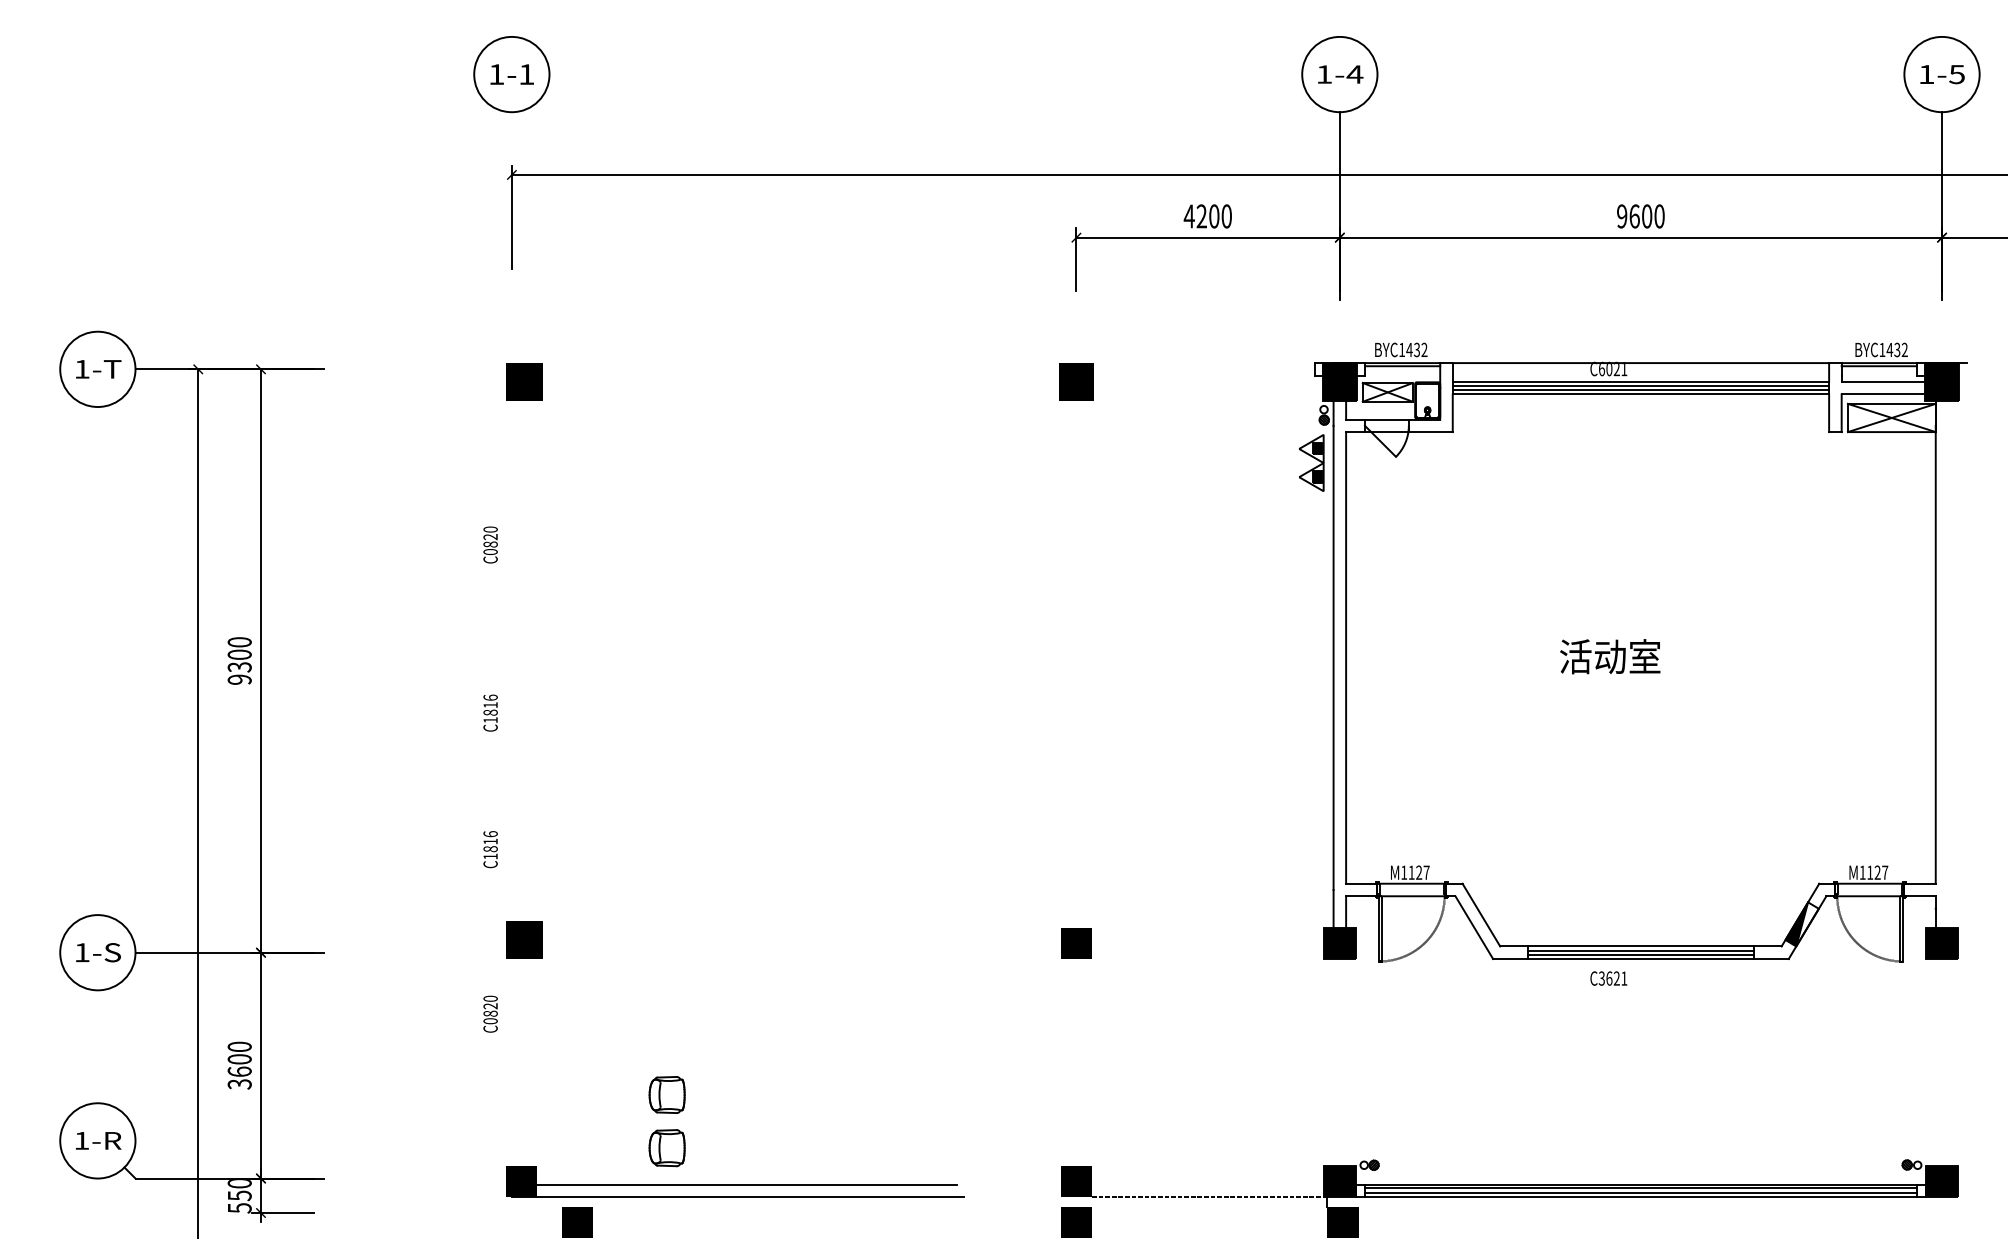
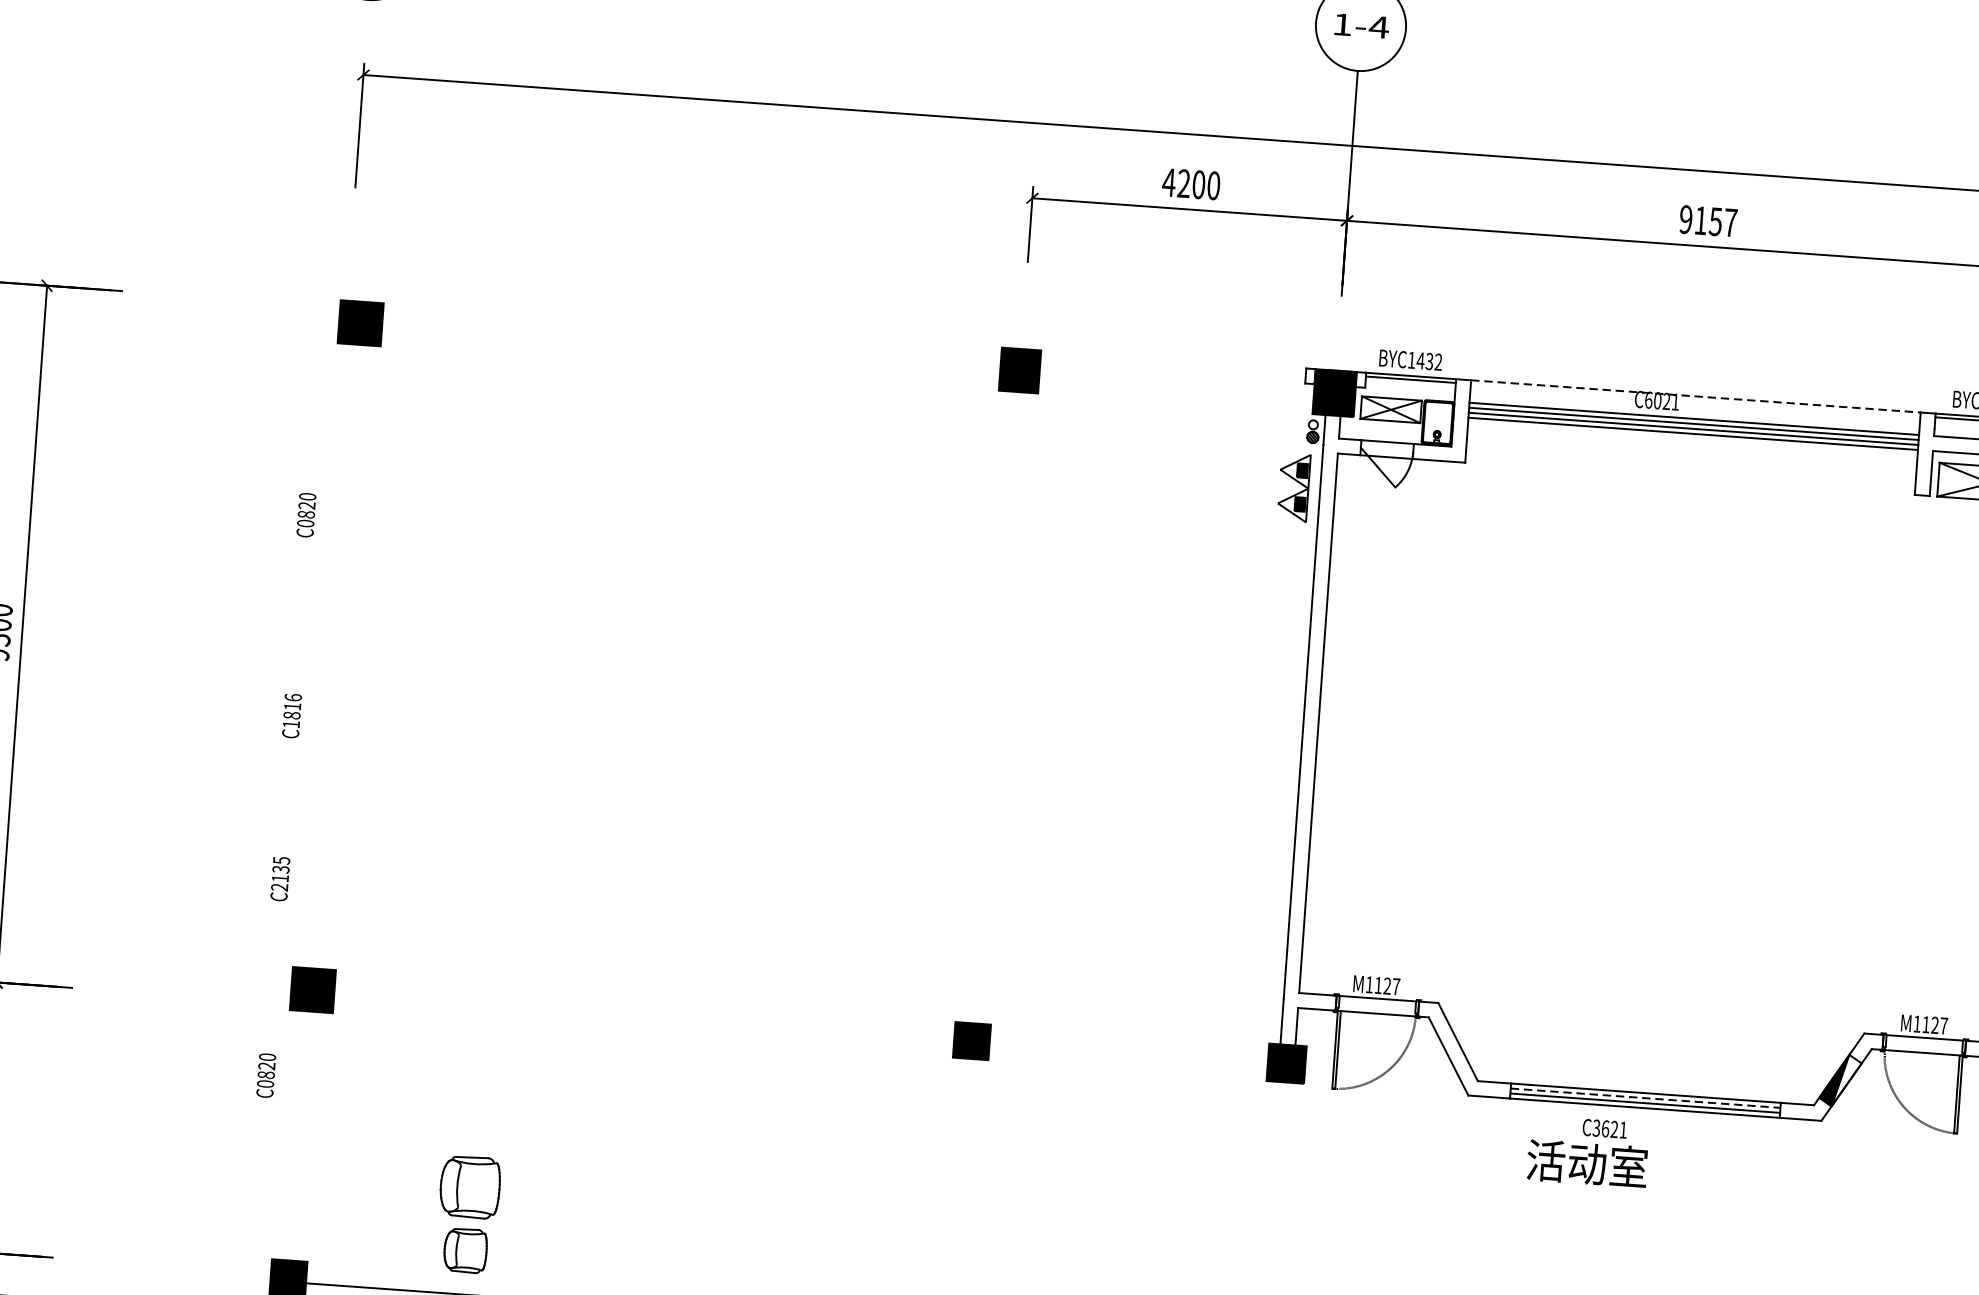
text: (1646, 216) -> (1715, 221), 9600 -> 9157
line: (1641, 363) -> (1696, 396), solid -> dashed
text: (1610, 656) -> (1587, 1163), moved
text: (490, 845) -> (280, 874), C1816 -> C2135
line: (1640, 950) -> (1645, 1097), solid -> dashed
part: (666, 1094) -> (469, 1186), size x1.4

